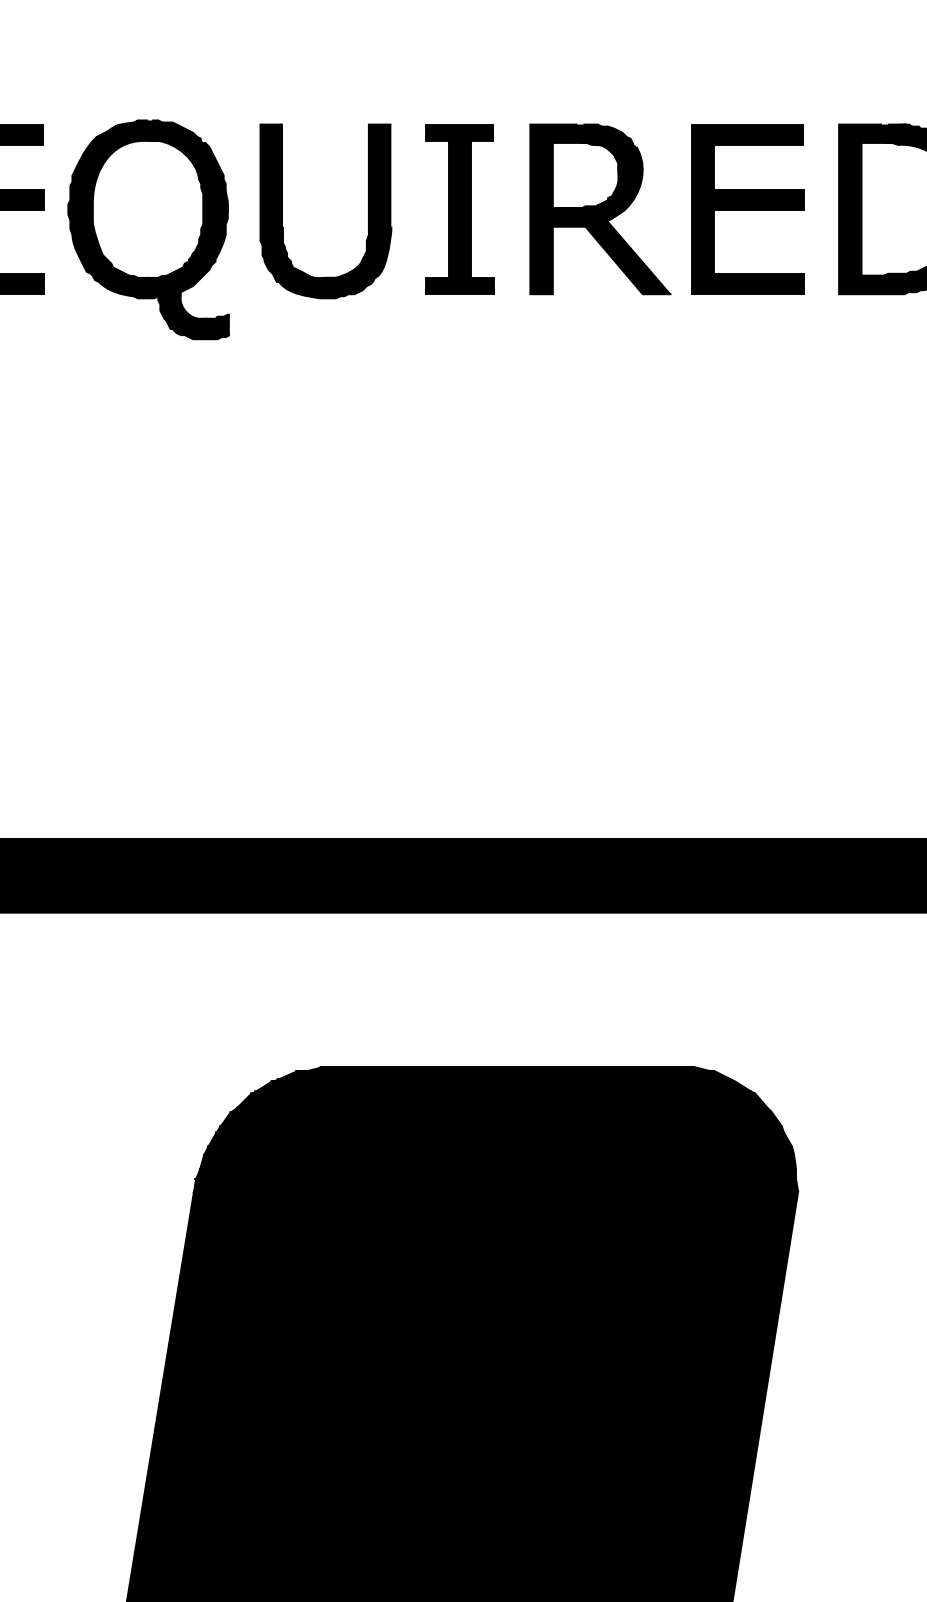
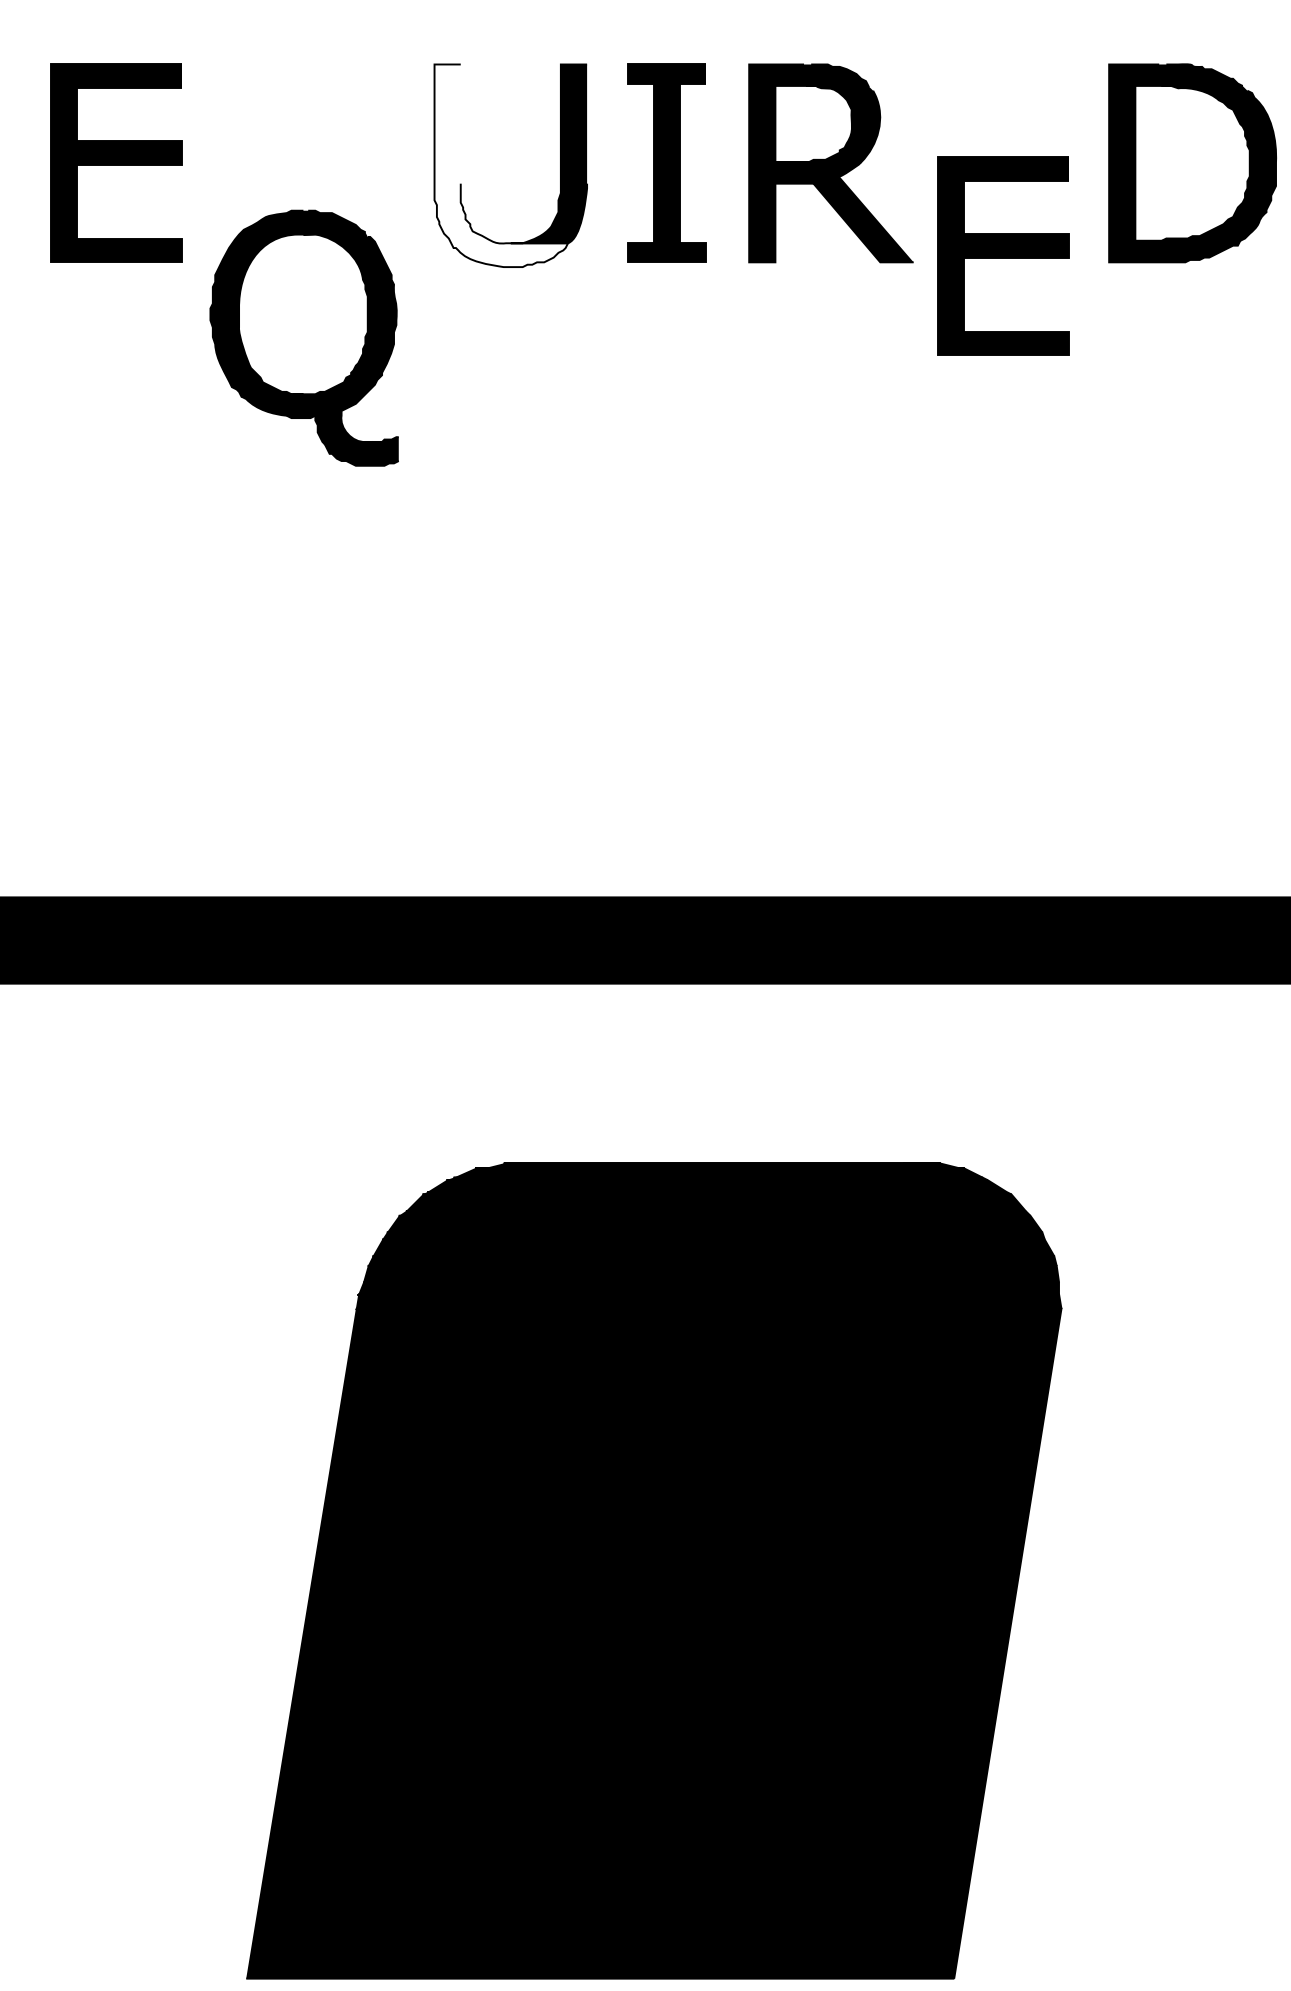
part: (748, 208) -> (1003, 255), moved
fill: (317, 211) -> (501, 165), removed
part: (148, 229) -> (303, 337), moved

